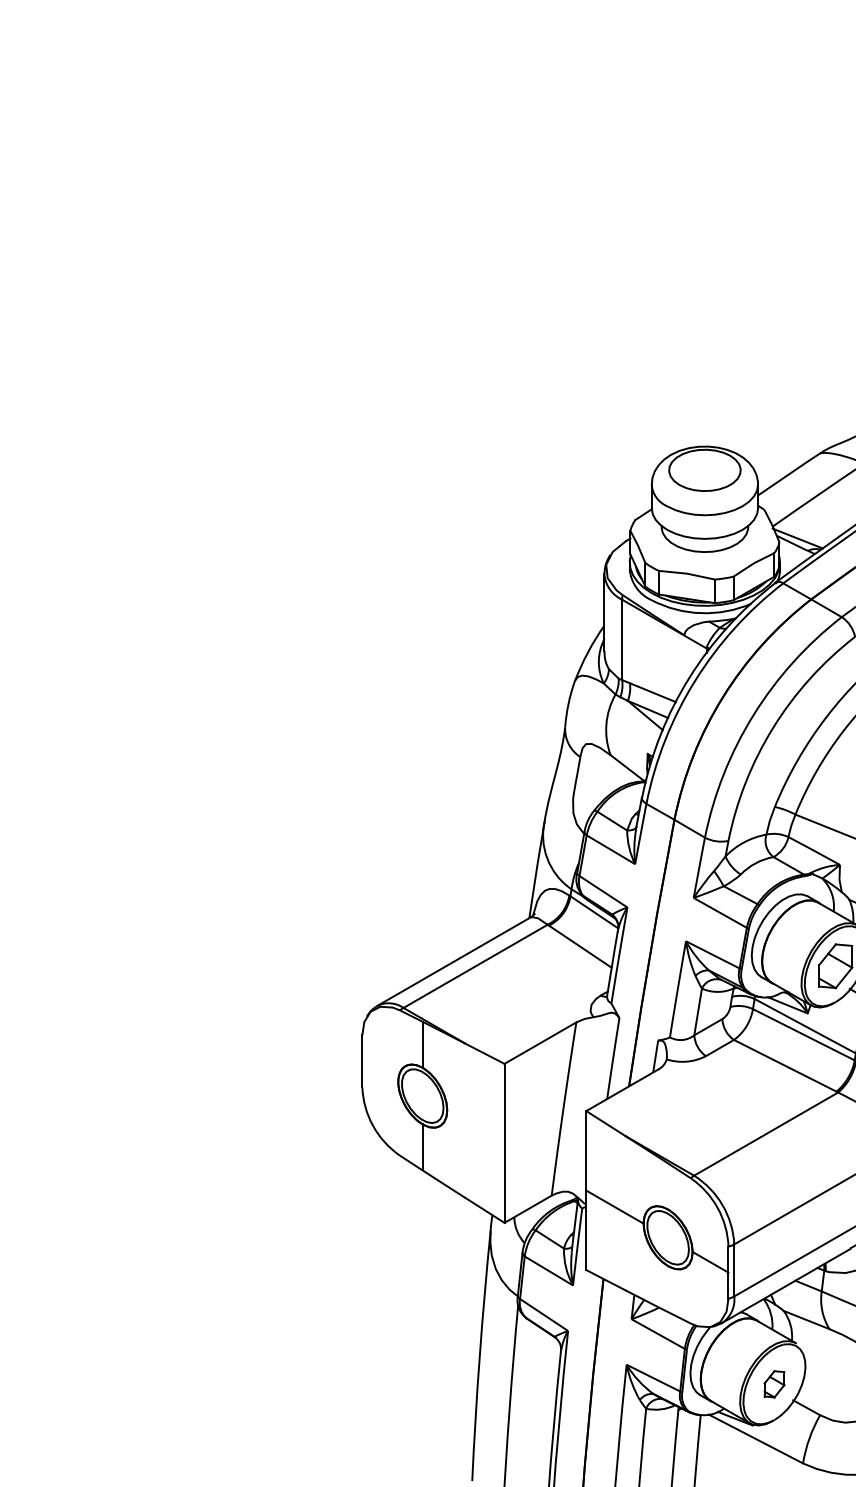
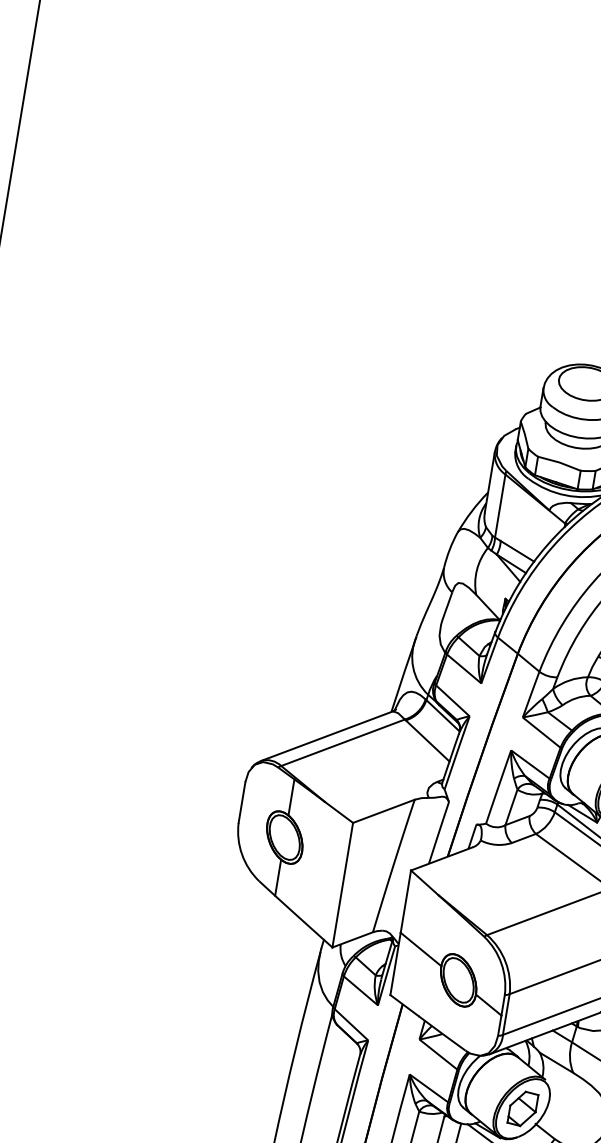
part: (774, 1384) -> (522, 1109), size x1.67

